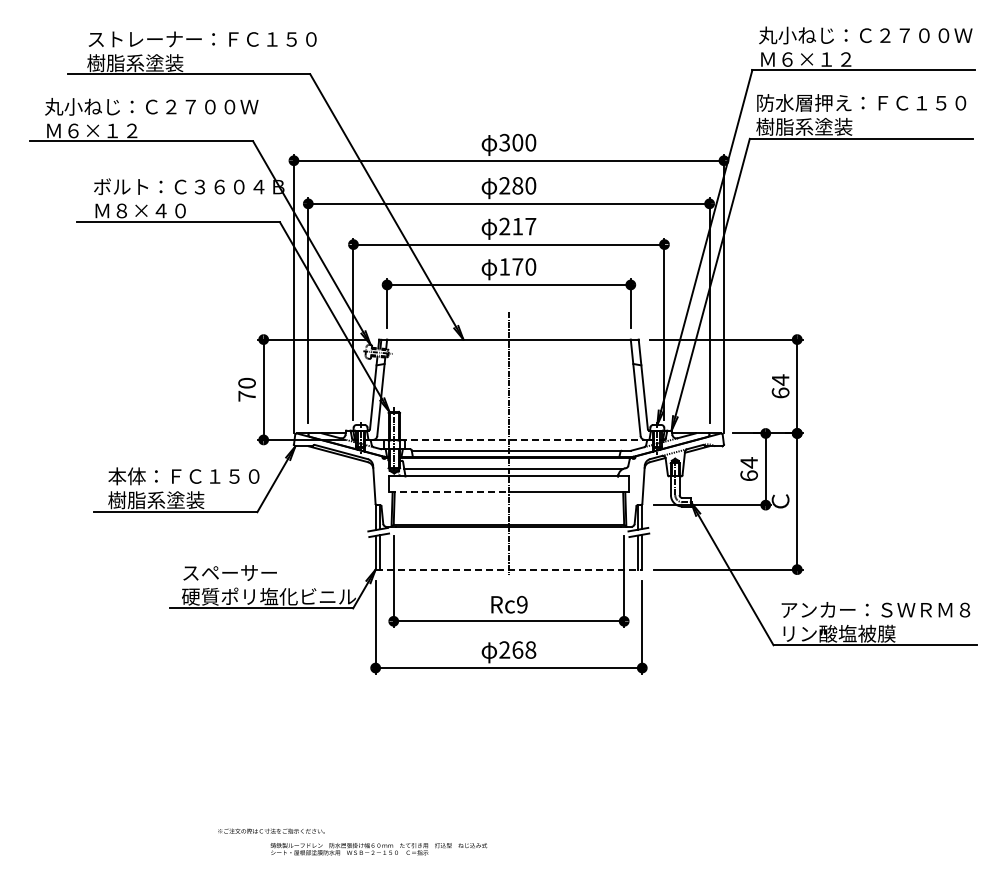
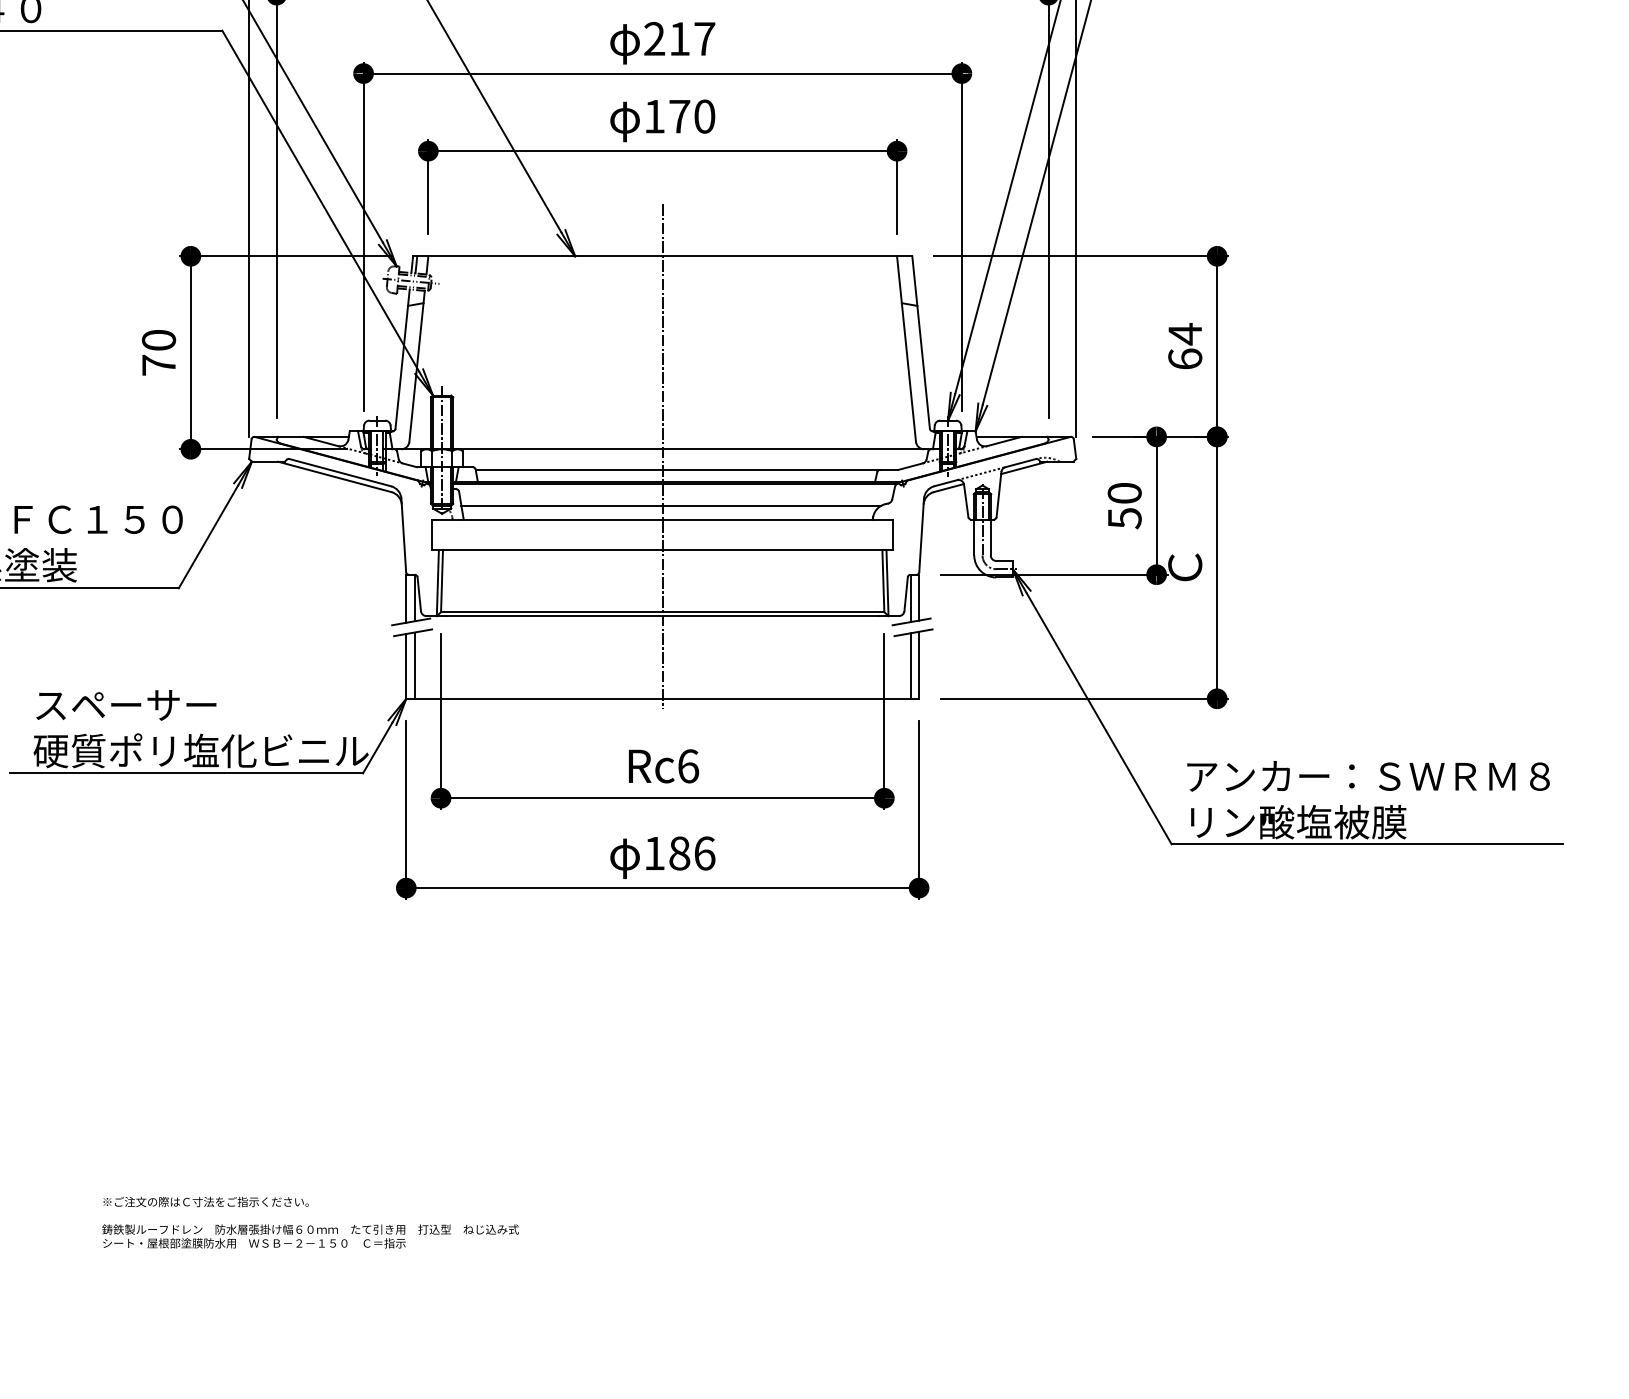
line: (522, 439) -> (688, 448), dashed -> solid
text: (748, 469) -> (1123, 506), 64 -> 50
line: (449, 492) -> (548, 550), dashed -> solid
line: (509, 569) -> (663, 698), dashed -> solid
text: (522, 604) -> (688, 765), Rc9 -> Rc6
text: (517, 649) -> (679, 852), 268 -> 186
text: (378, 849) -> (309, 1237), moved

